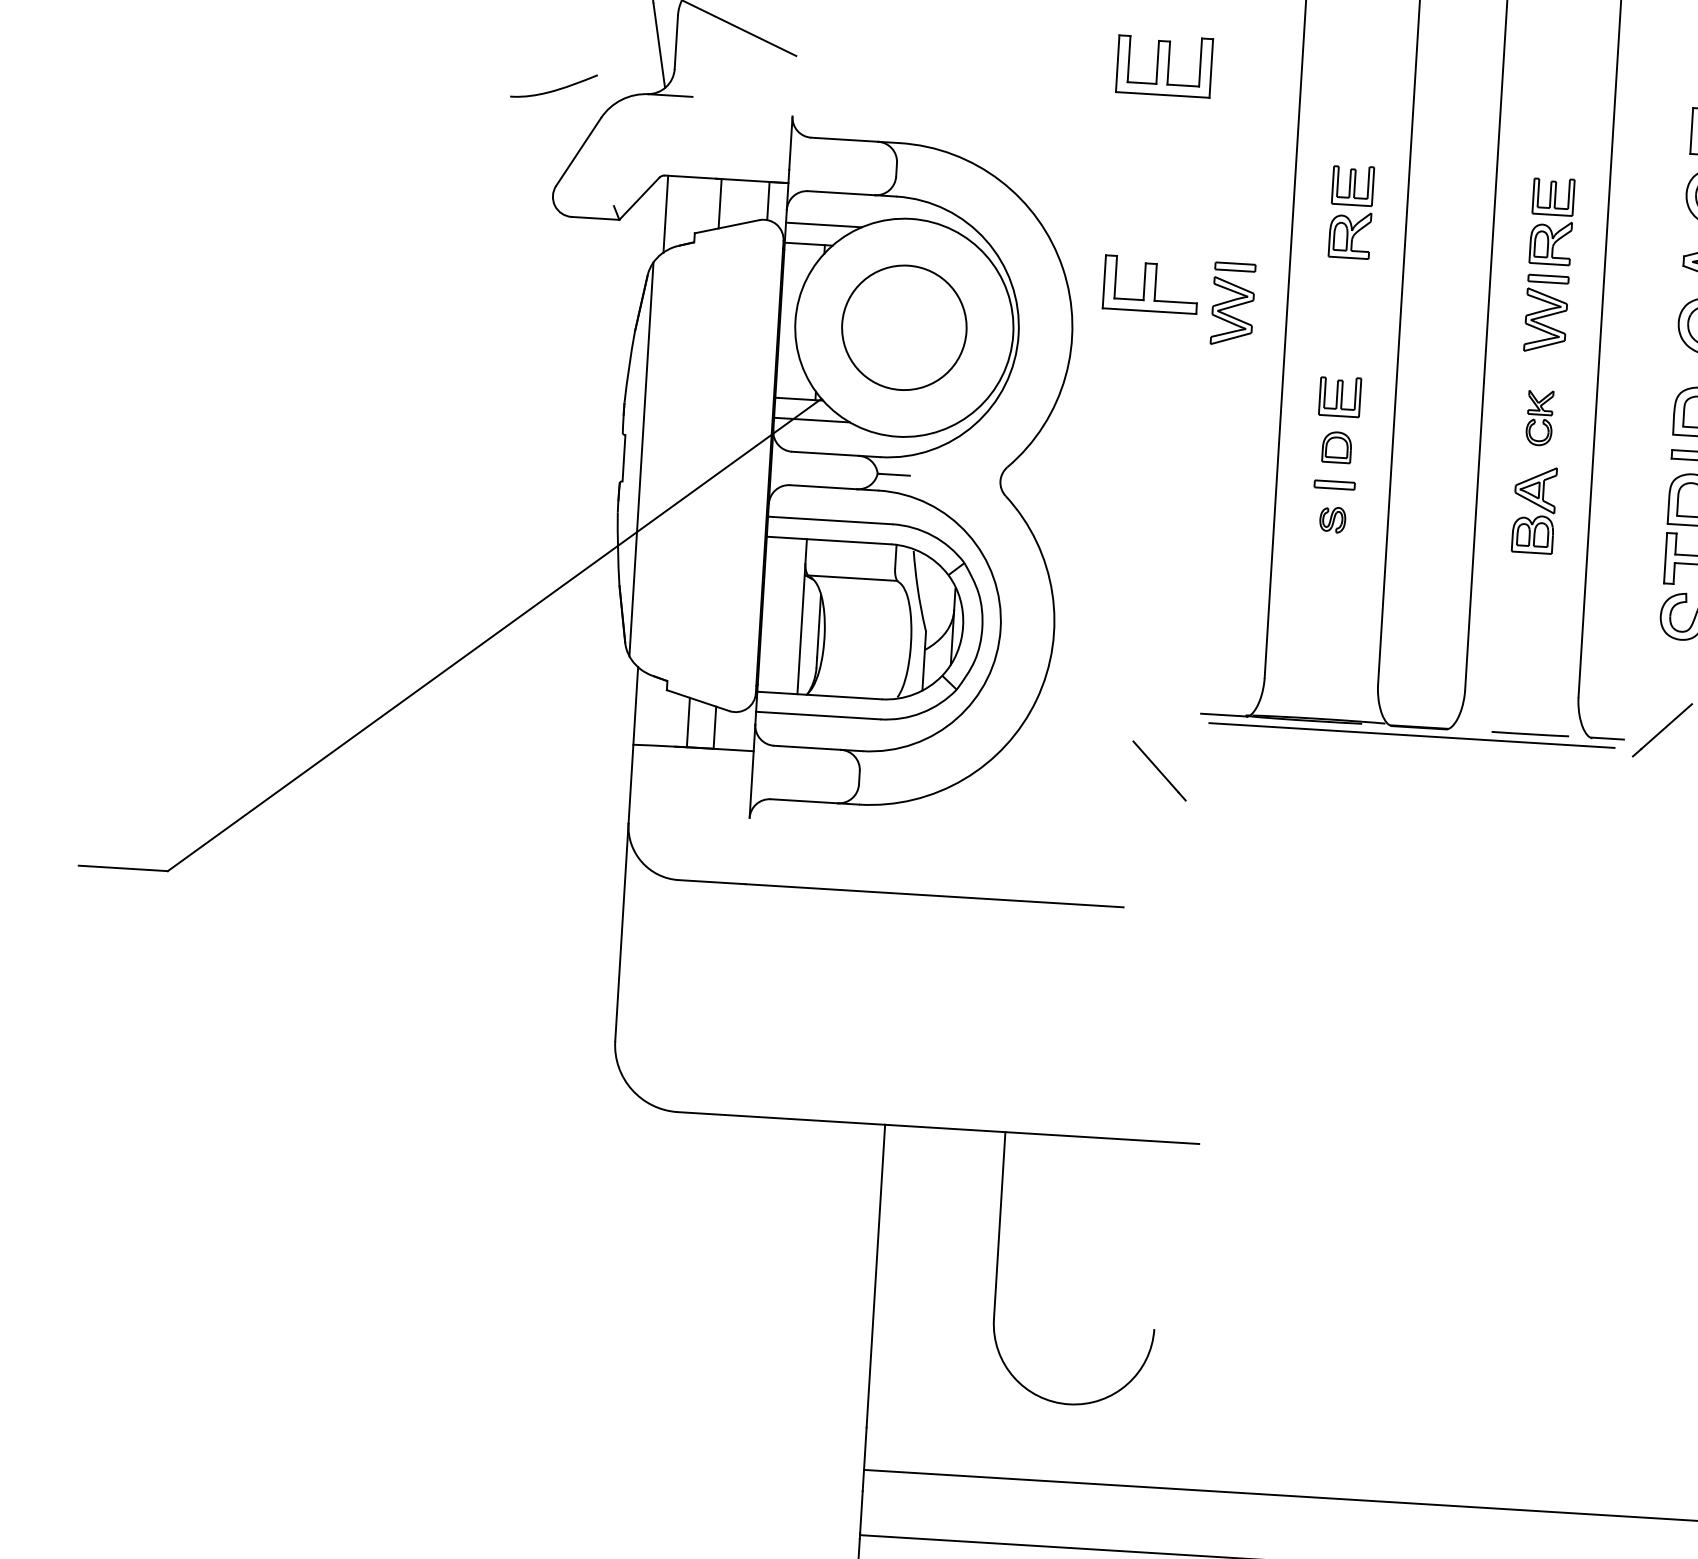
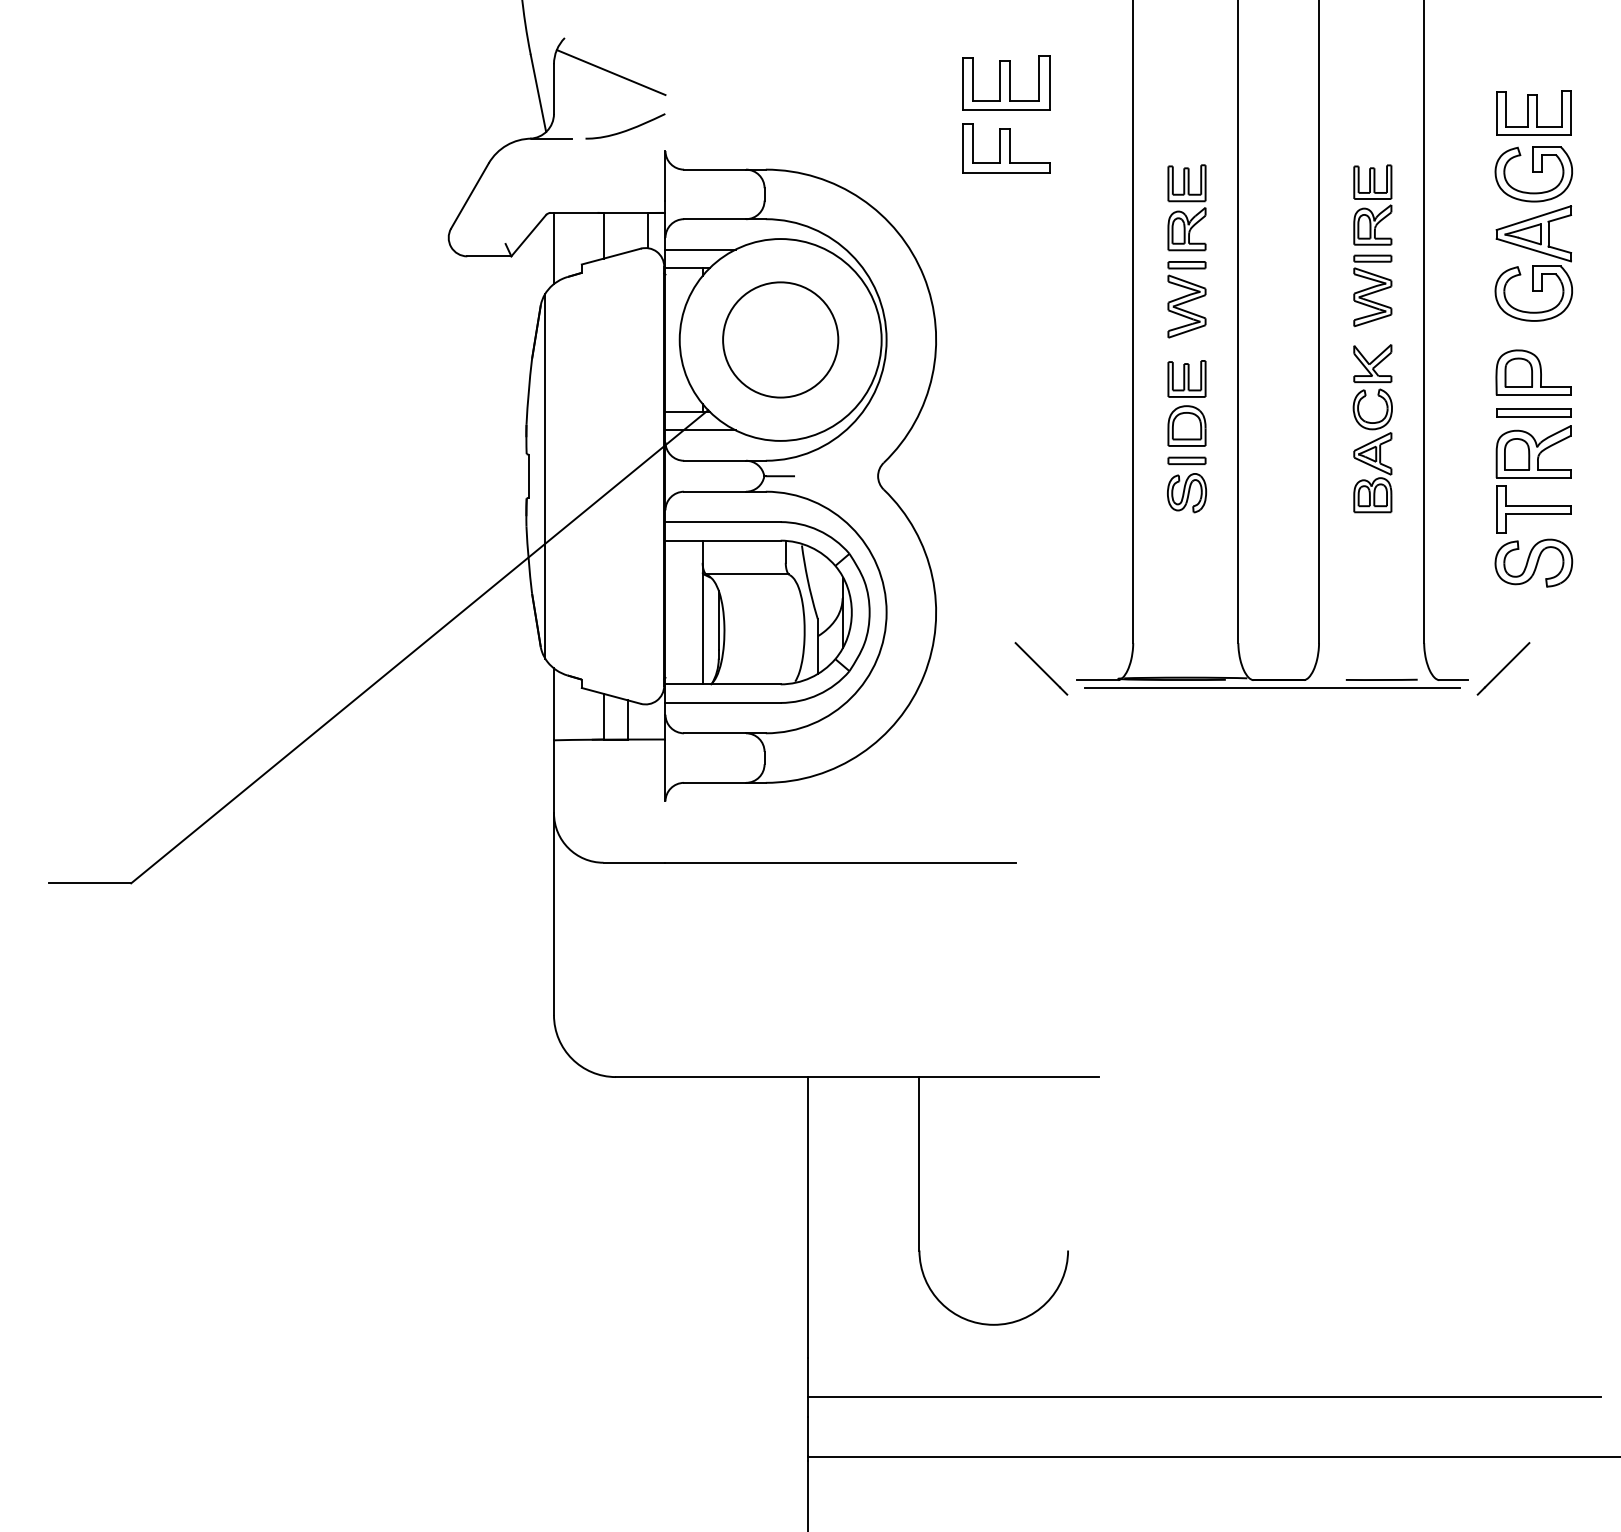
curve: (554, 89) -> (626, 129), moved
part: (1151, 285) -> (1006, 148), moved
part: (1232, 304) -> (1186, 299), moved
part: (1539, 418) -> (1372, 387), size x1.67
part: (1336, 446) -> (1186, 425), size x1.43
part: (1333, 520) -> (1187, 493), size x1.67
line: (1159, 770) -> (1041, 668), moved

